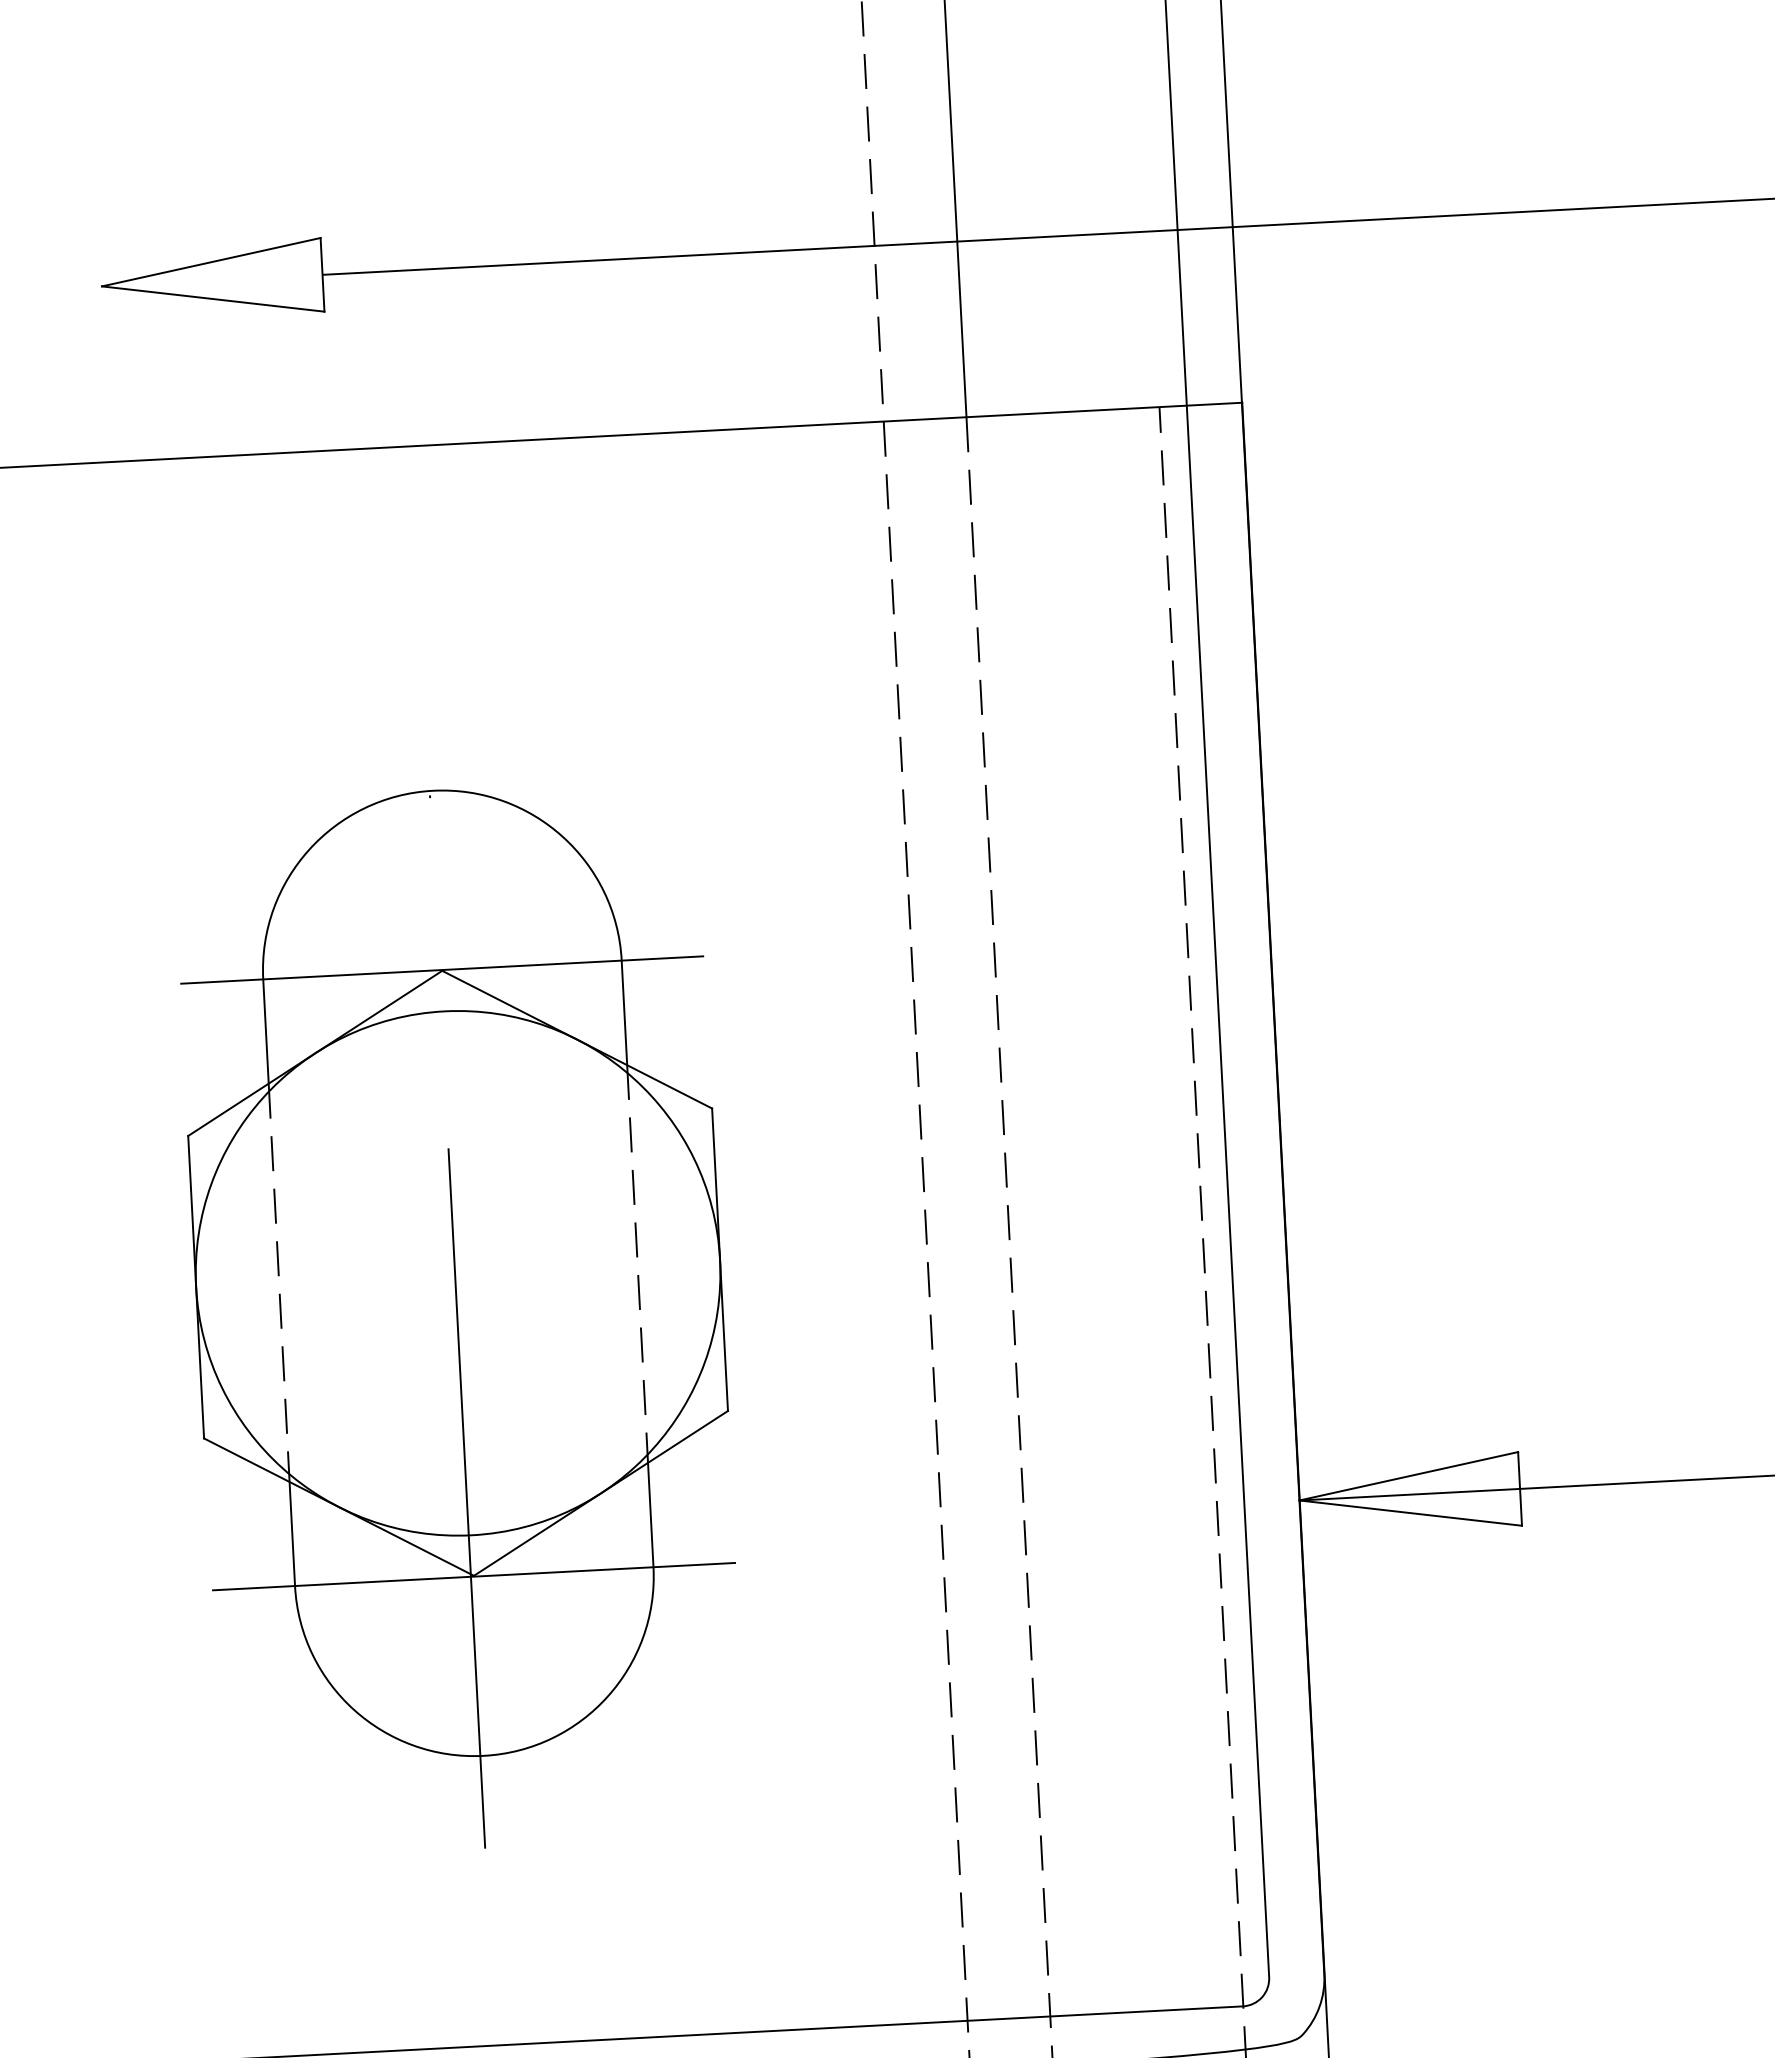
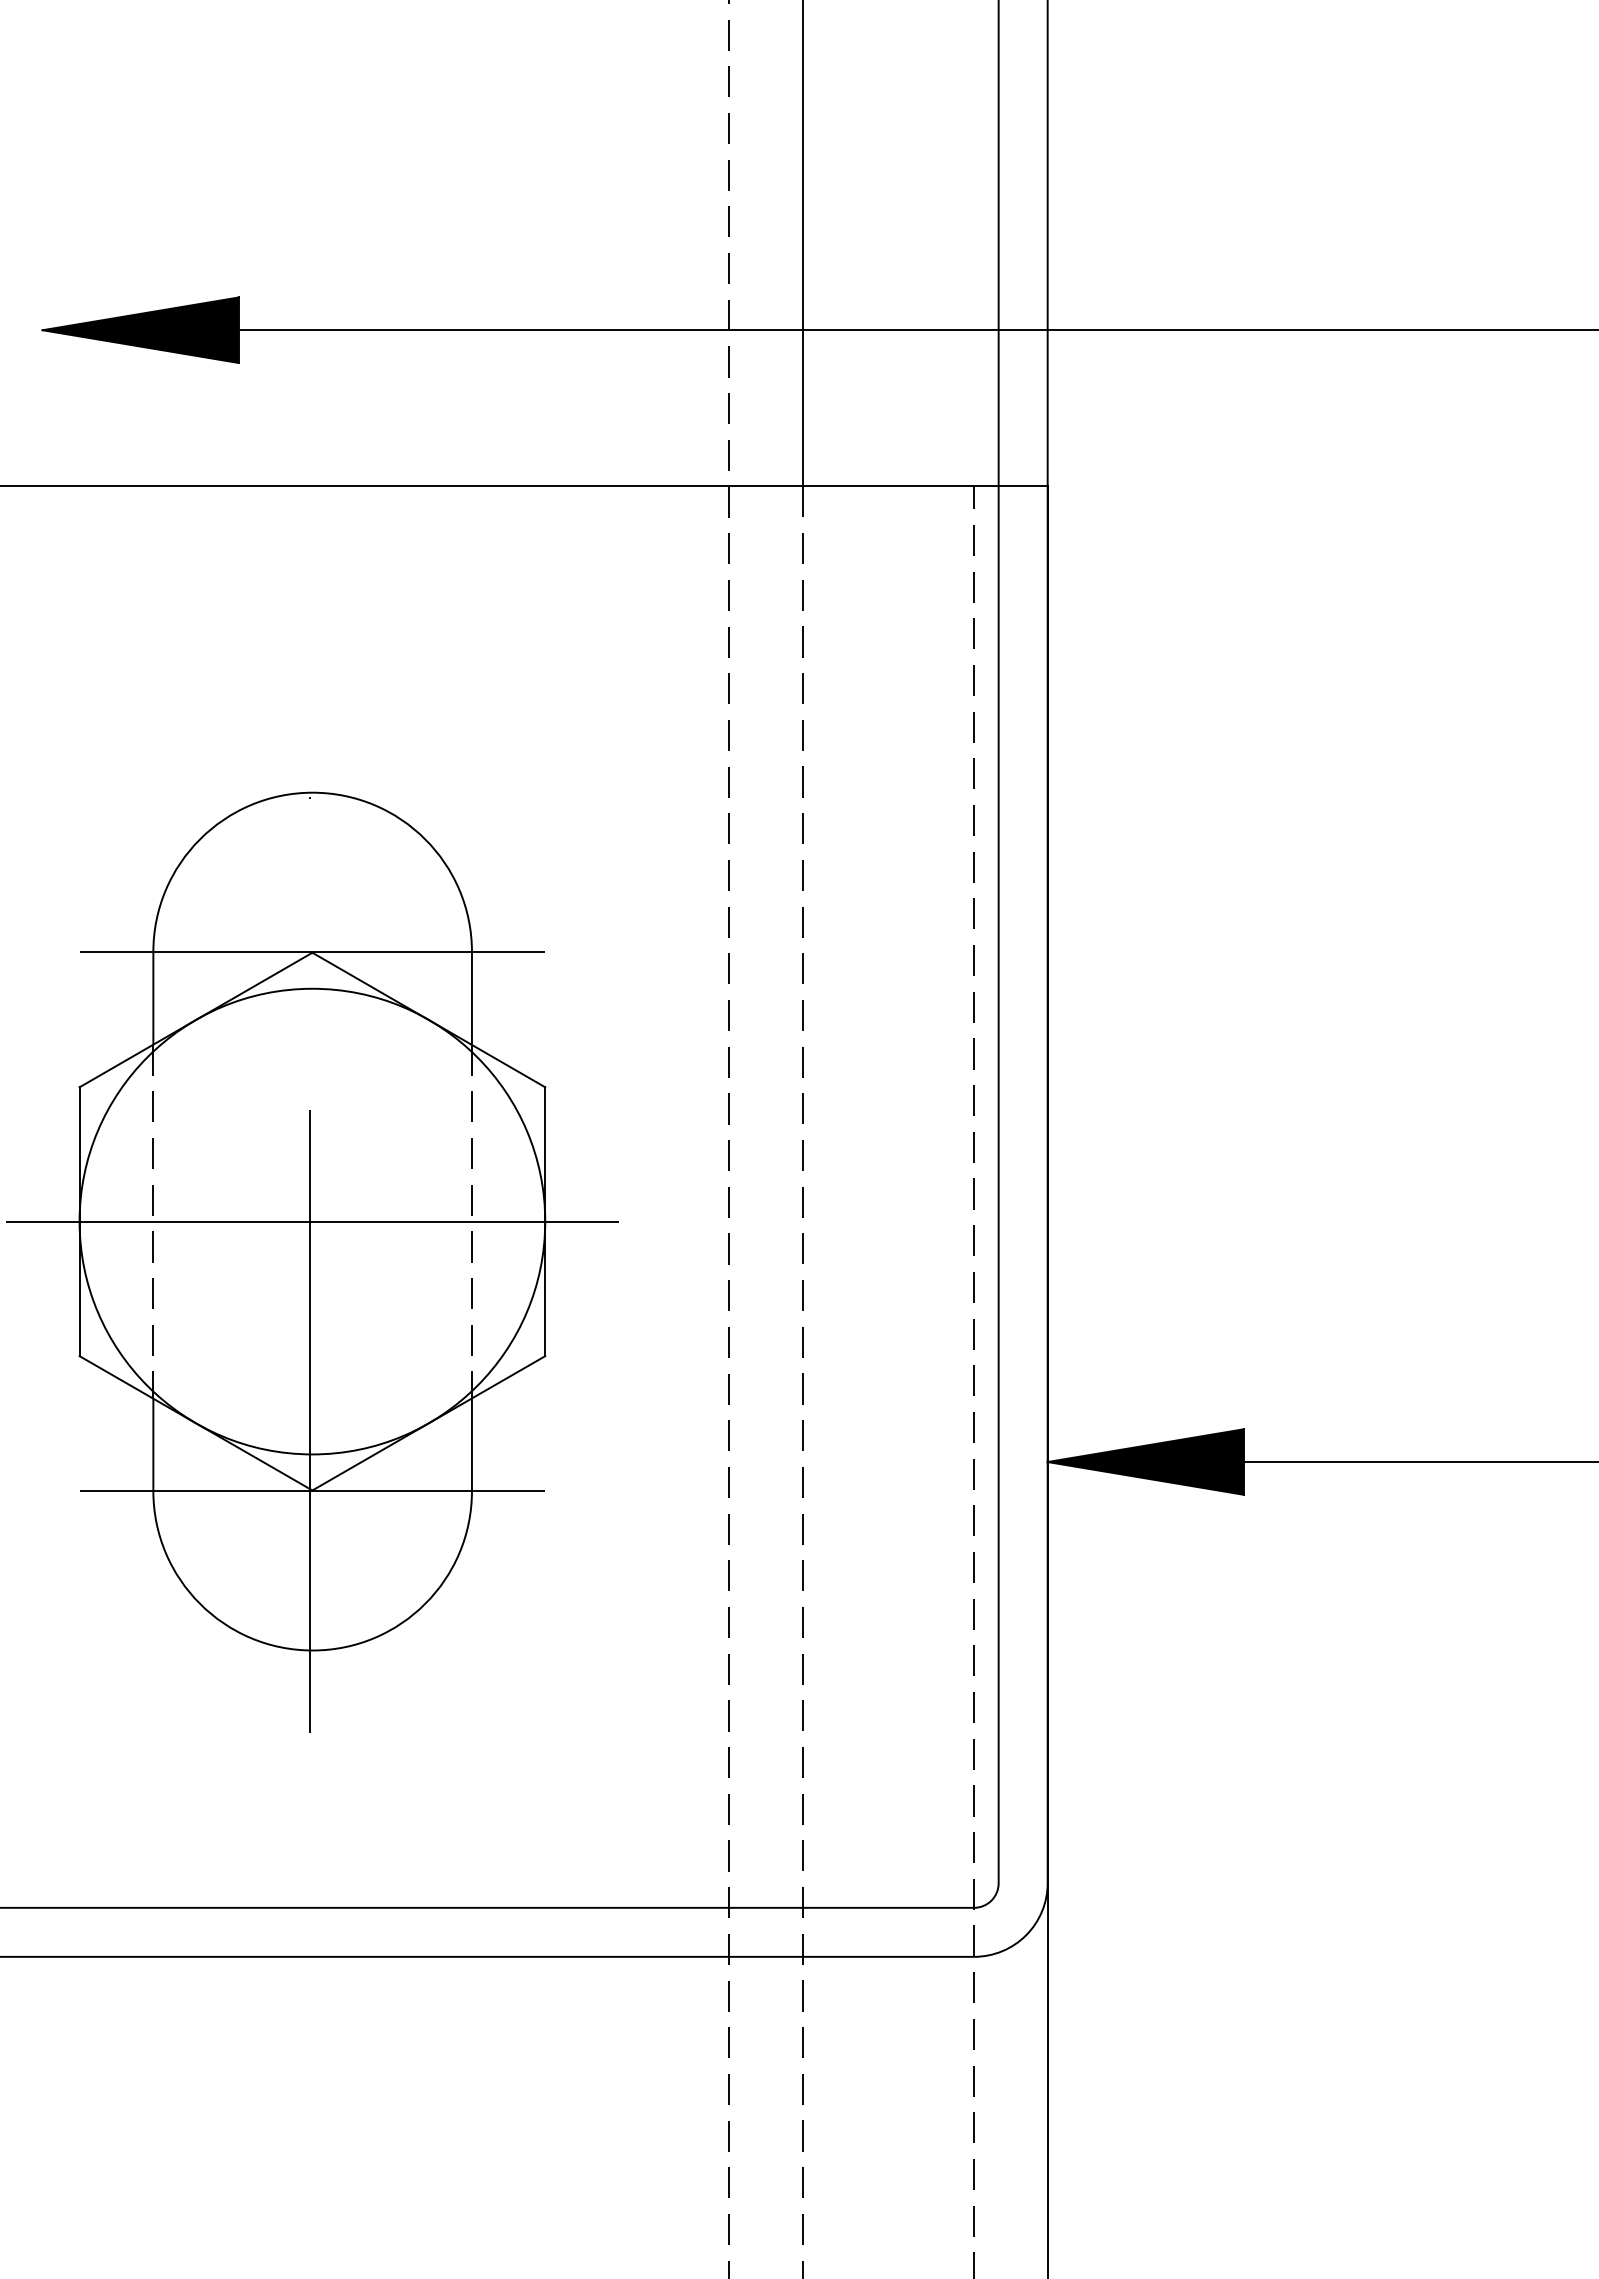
fill: (212, 280) -> (140, 330), added
line: (458, 1273) -> (312, 1221), added
fill: (1409, 1494) -> (1145, 1461), added

